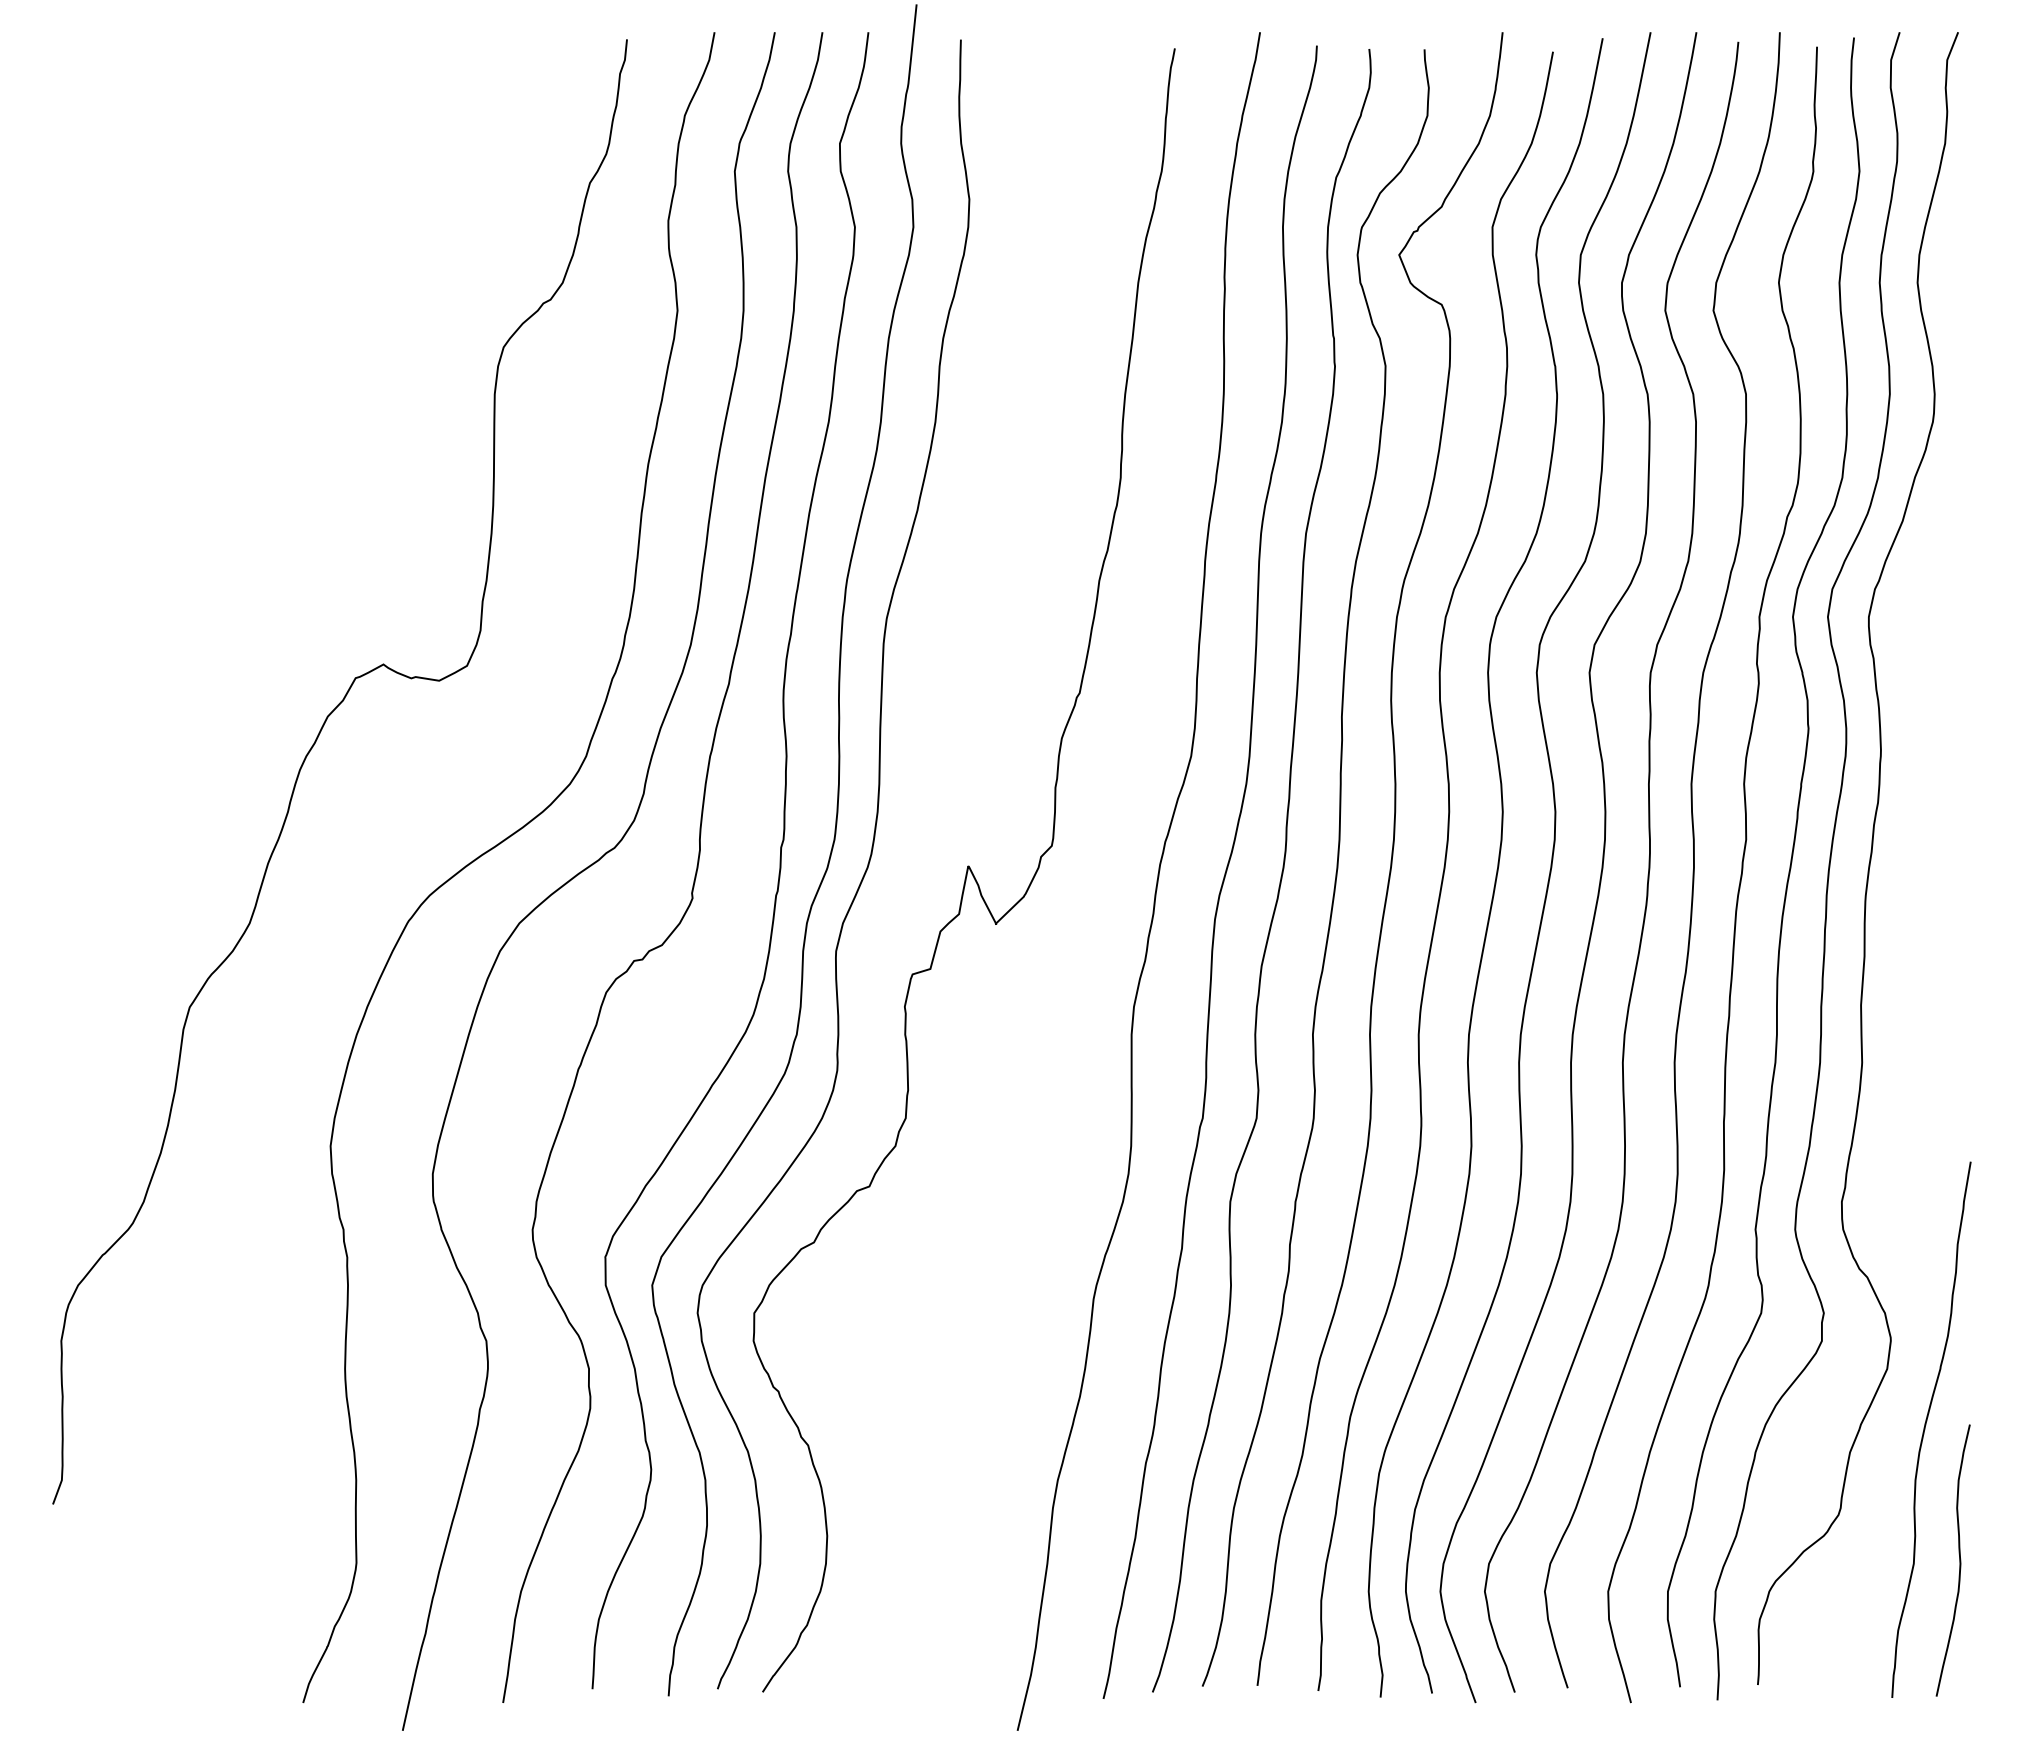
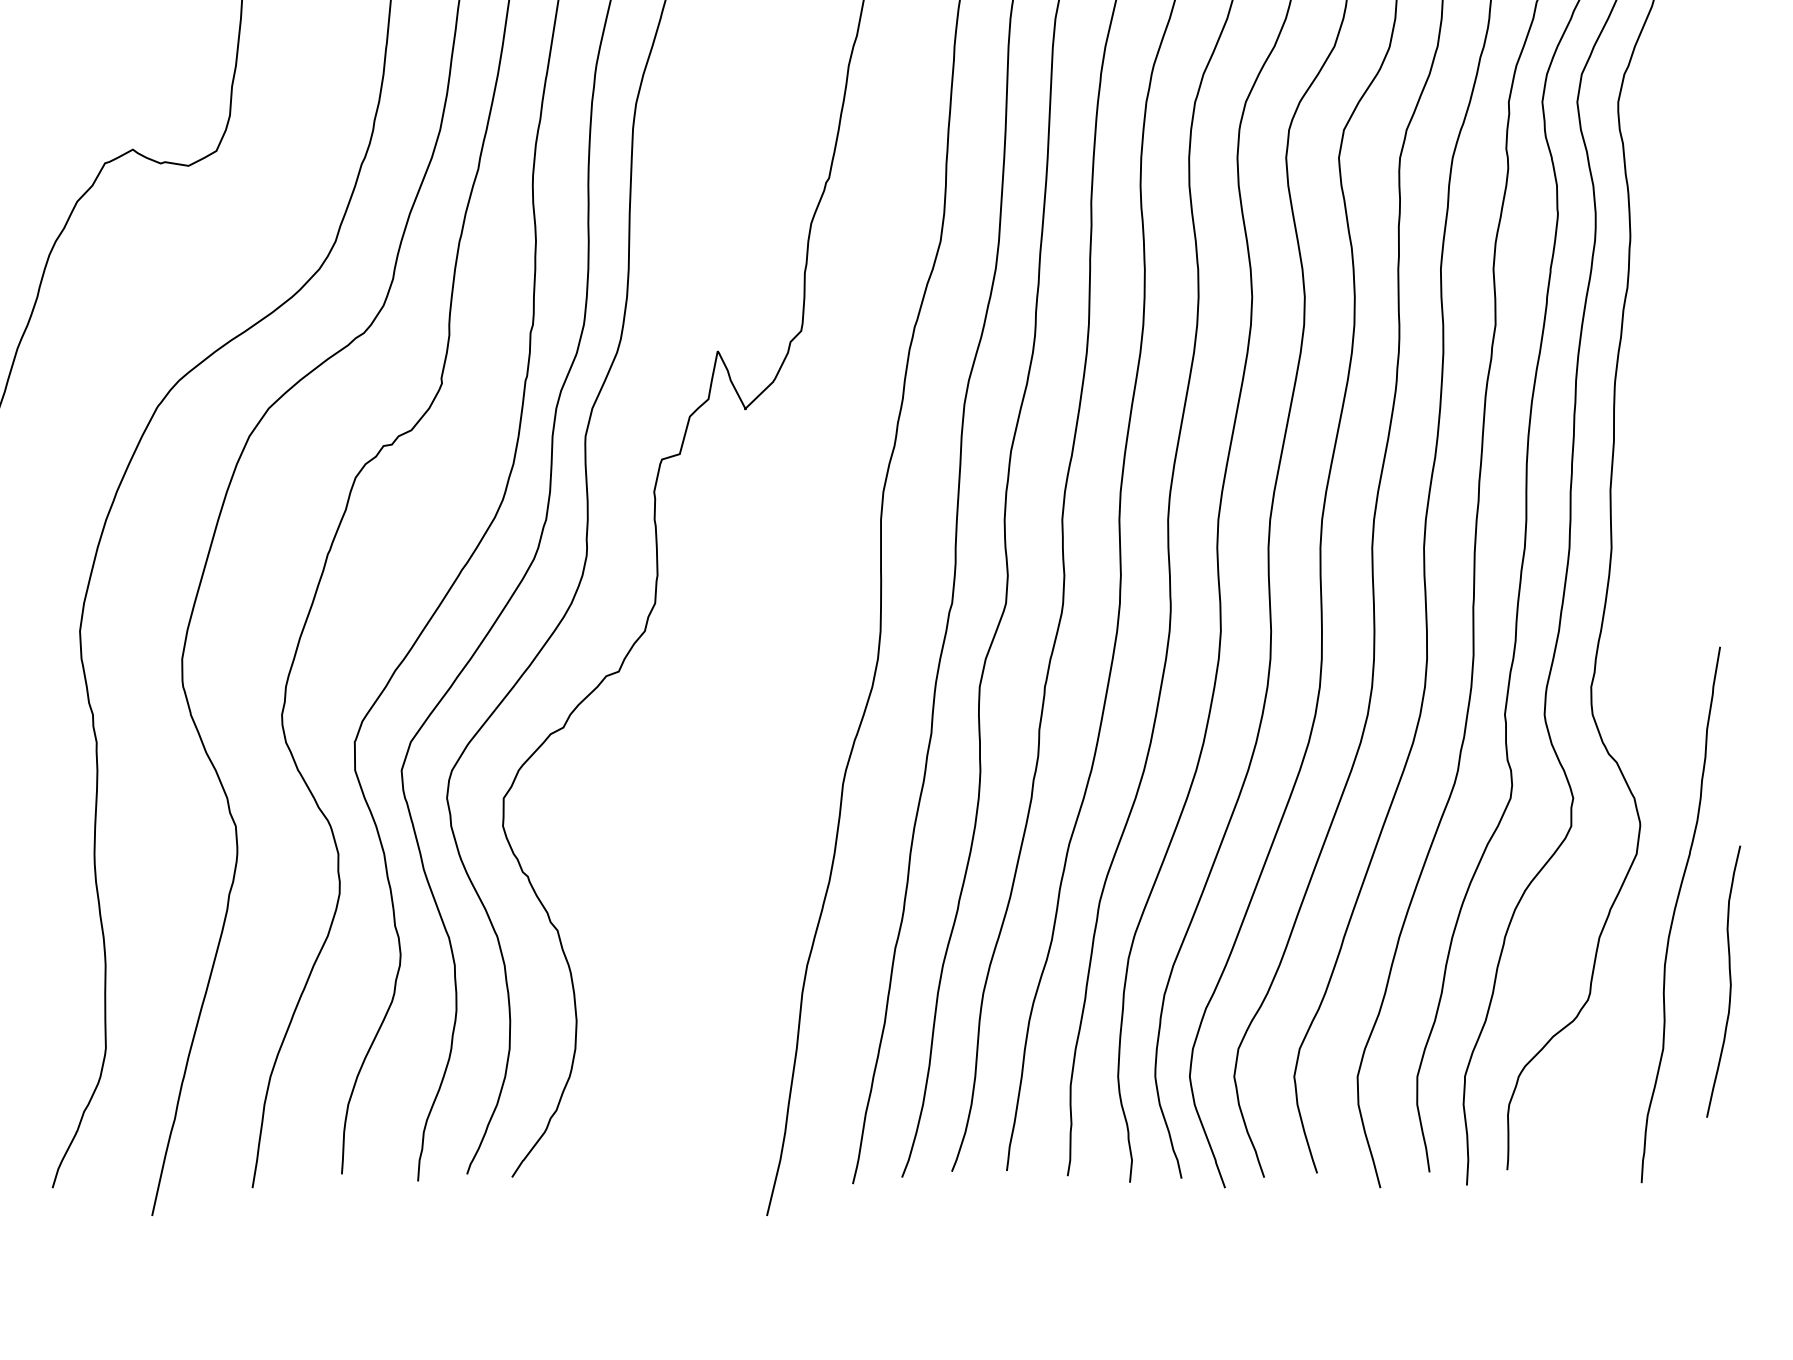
curve: (1959, 1560) -> (1729, 981), moved

